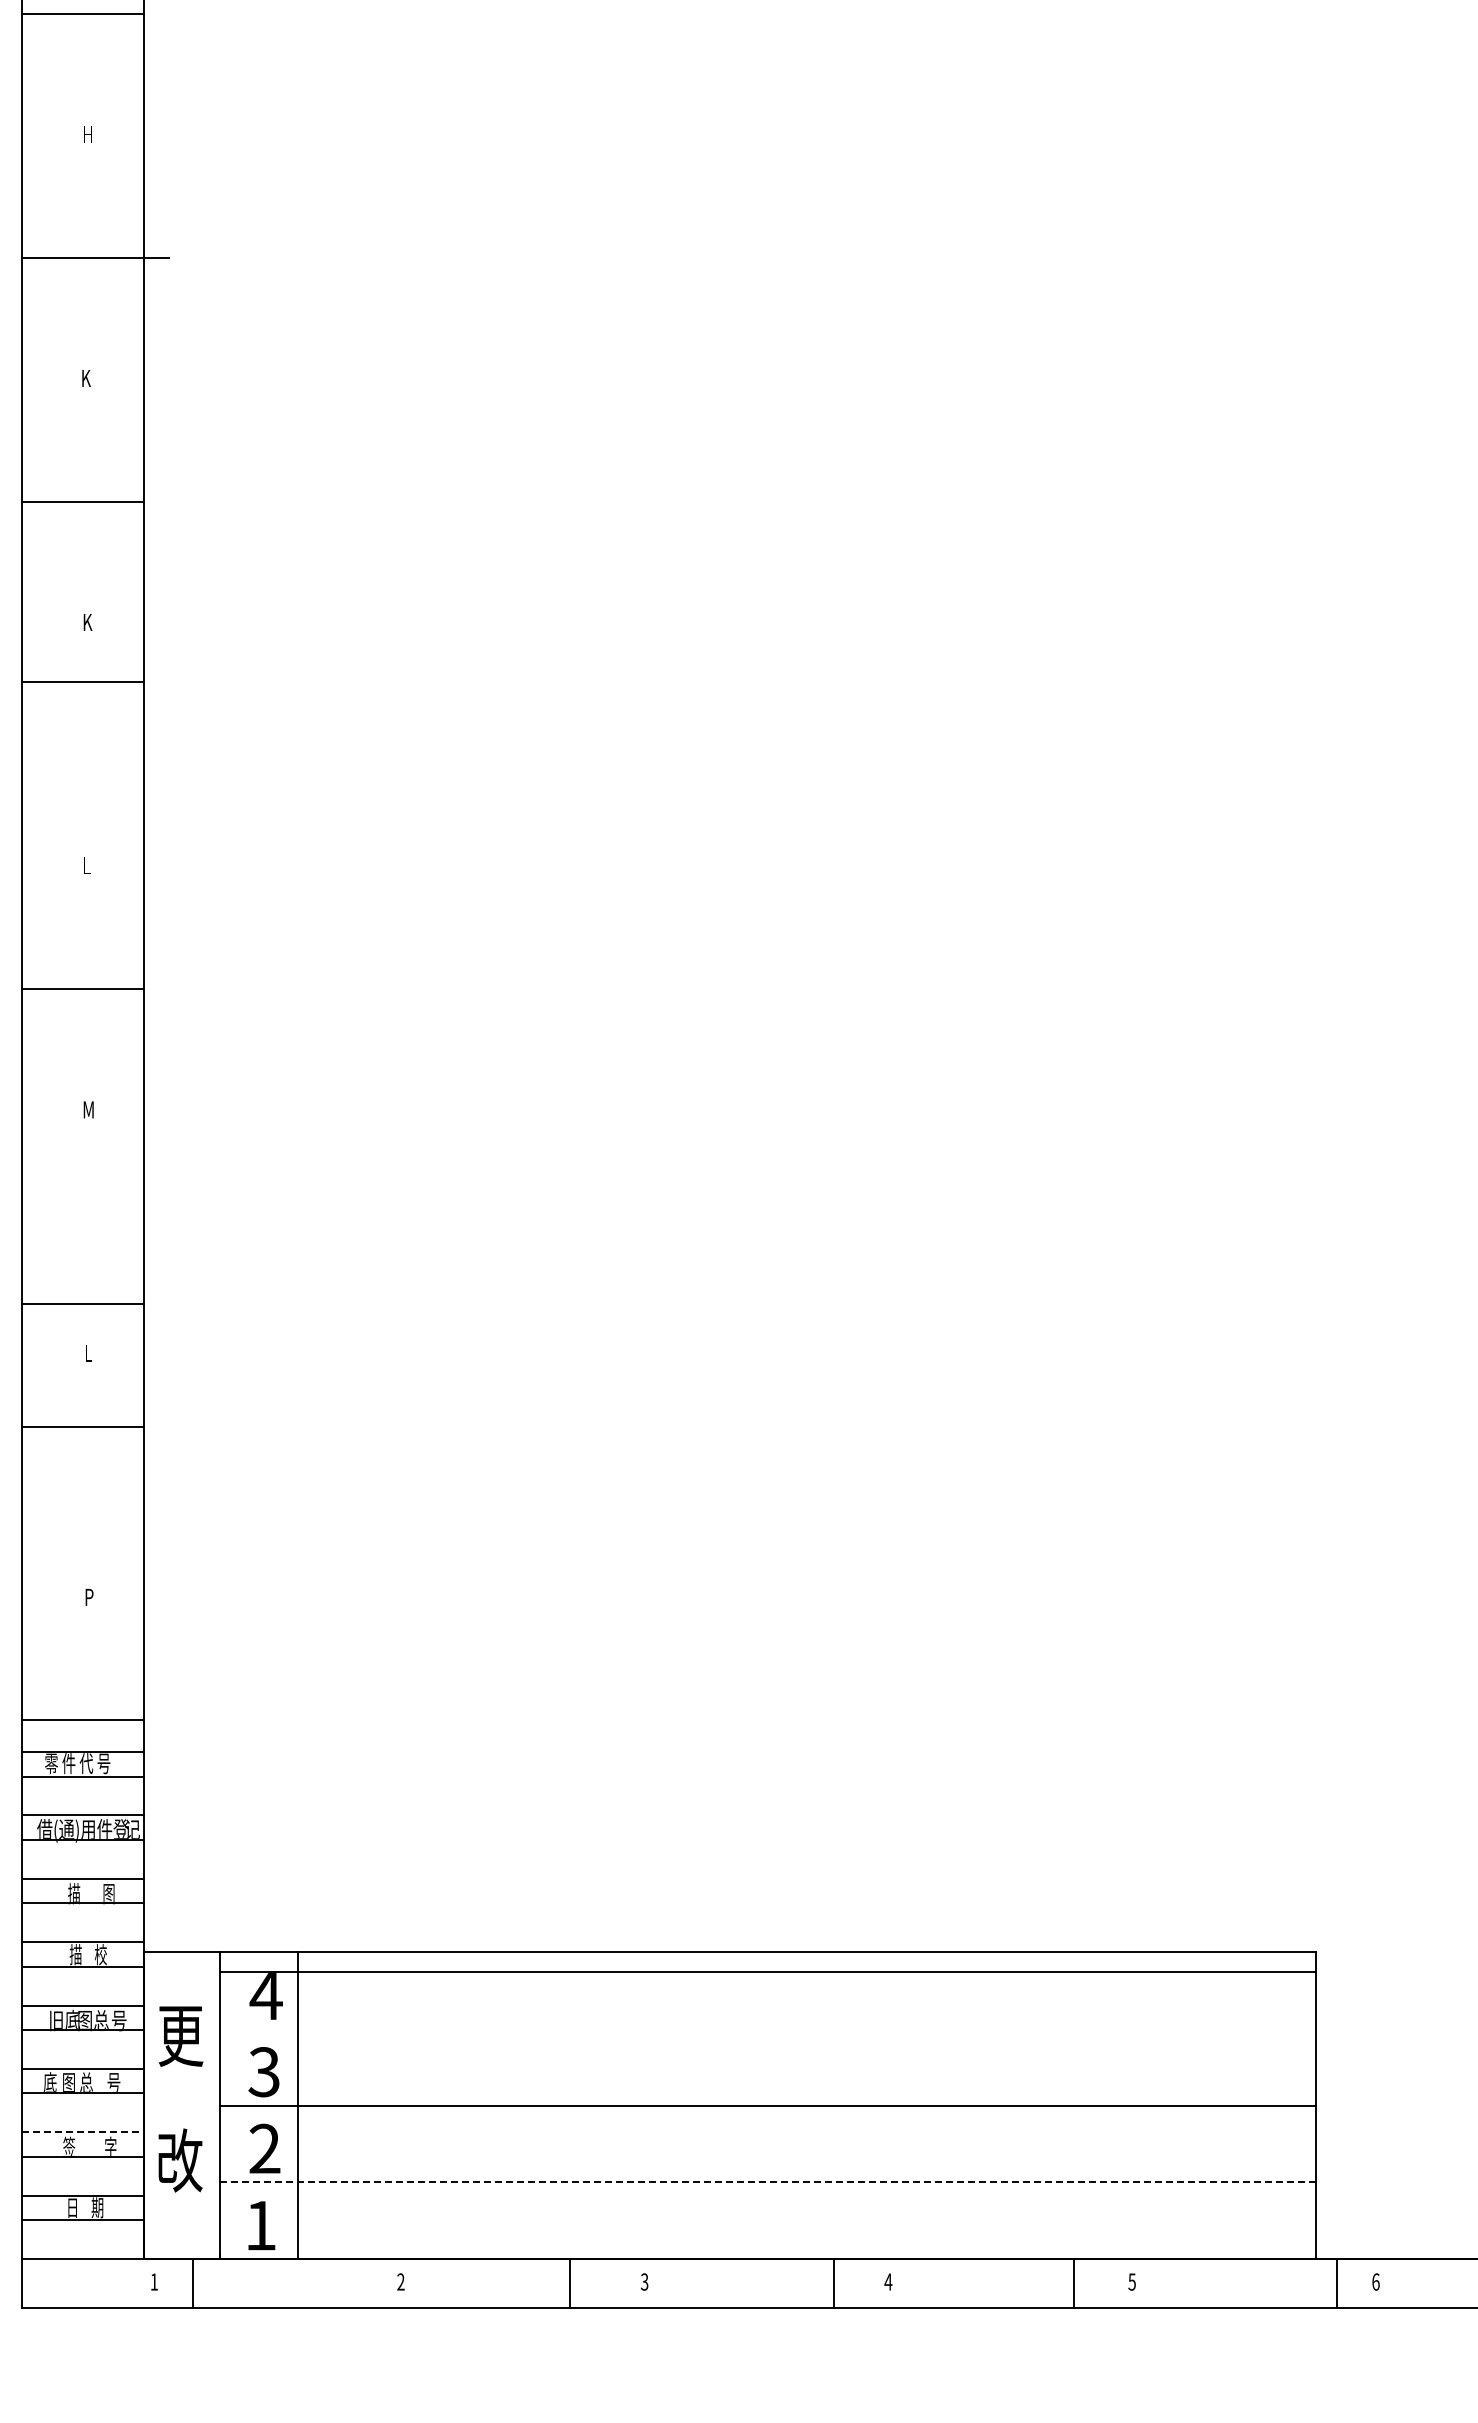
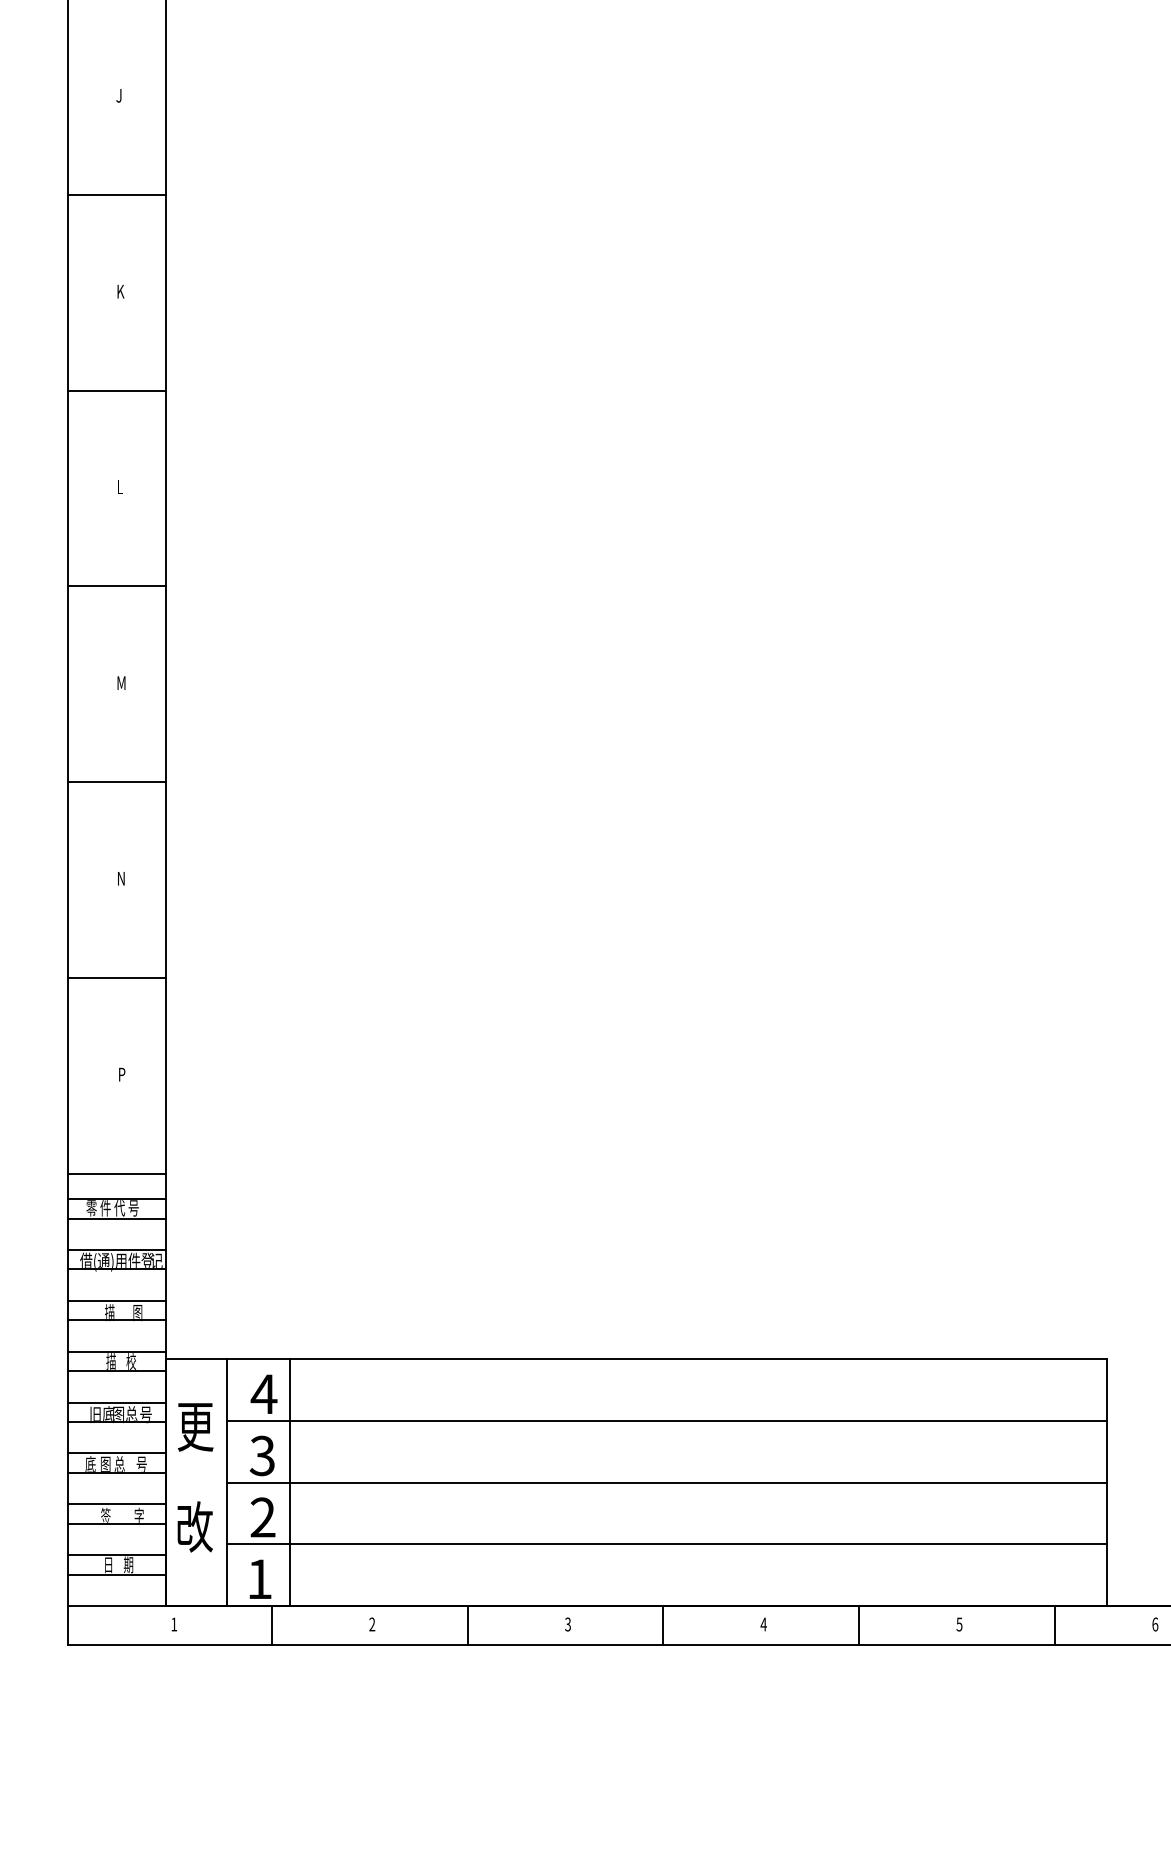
text: (86, 378) -> (119, 95), K -> J
line: (83, 682) -> (117, 390), moved
line: (83, 1303) -> (117, 781), moved
text: (88, 1353) -> (121, 878), L -> N
line: (83, 1426) -> (117, 977), moved
line: (767, 1971) -> (666, 1420), moved
line: (83, 2132) -> (117, 1504), dashed -> solid
line: (768, 2182) -> (667, 1544), dashed -> solid
line: (192, 2283) -> (271, 1625), moved
line: (569, 2283) -> (467, 1625), moved
line: (834, 2283) -> (663, 1625), moved
line: (1074, 2283) -> (859, 1625), moved
line: (1336, 2283) -> (1054, 1625), moved

